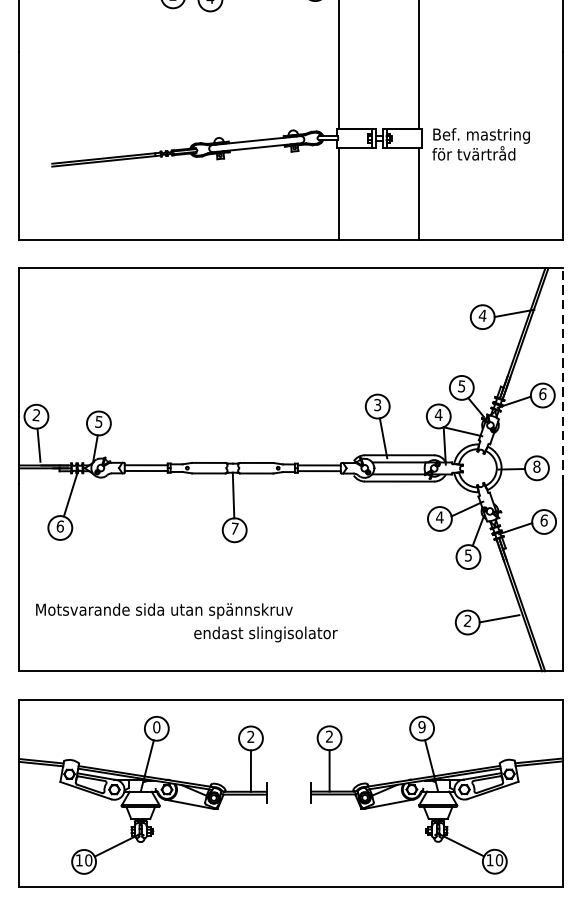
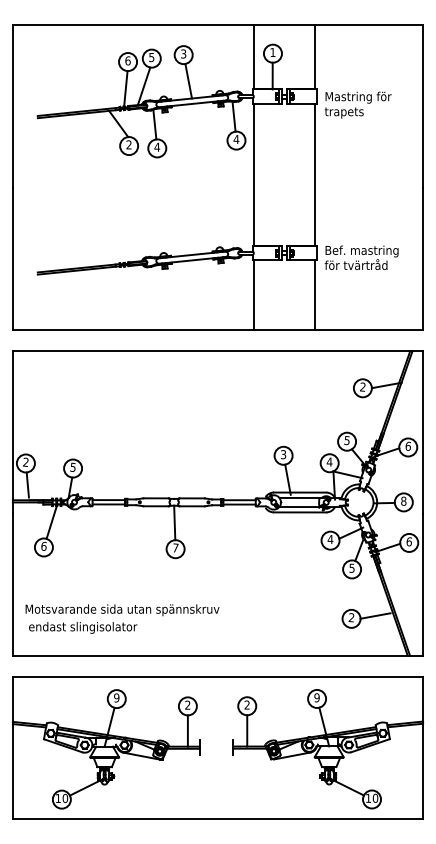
text: (482, 314) -> (362, 386), 4 -> 2
line: (563, 375) -> (423, 432), dashed -> solid
text: (266, 633) -> (83, 627), moved
text: (156, 726) -> (116, 697), 0 -> 9

